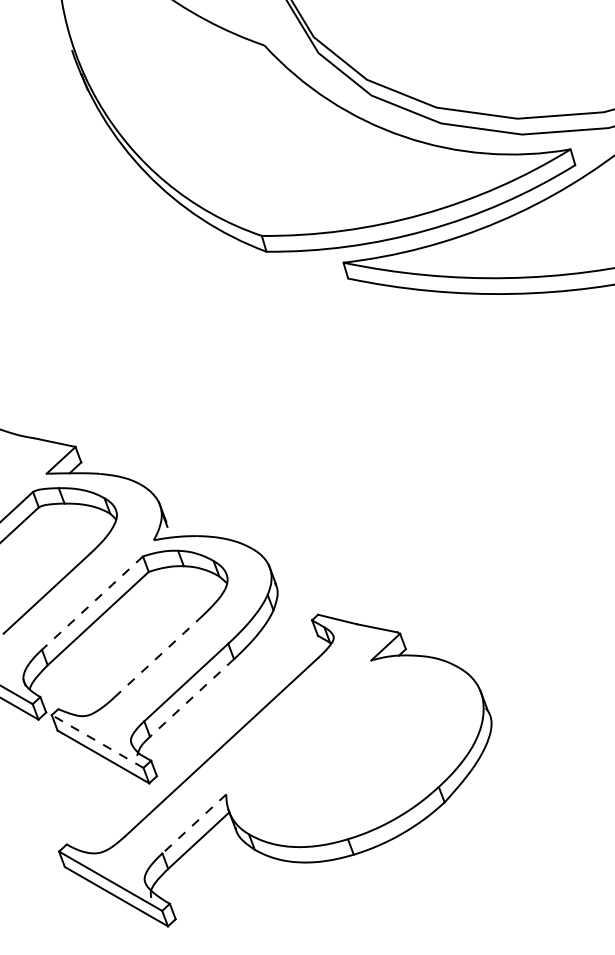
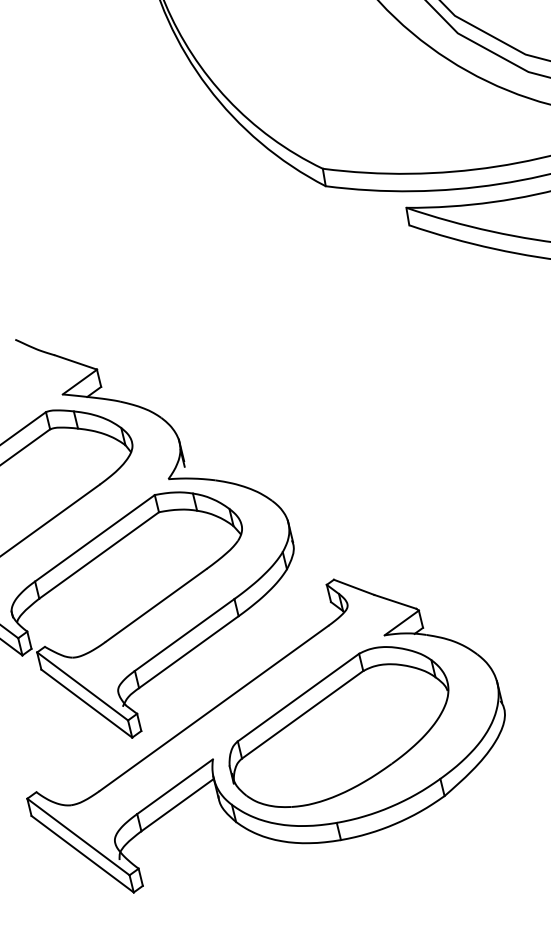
line: (92, 603) -> (94, 538), dashed -> solid
line: (156, 658) -> (156, 605), dashed -> solid
line: (191, 698) -> (188, 652), dashed -> solid
line: (97, 741) -> (82, 686), dashed -> solid
part: (338, 750) -> (338, 727), added
line: (194, 824) -> (175, 787), dashed -> solid

